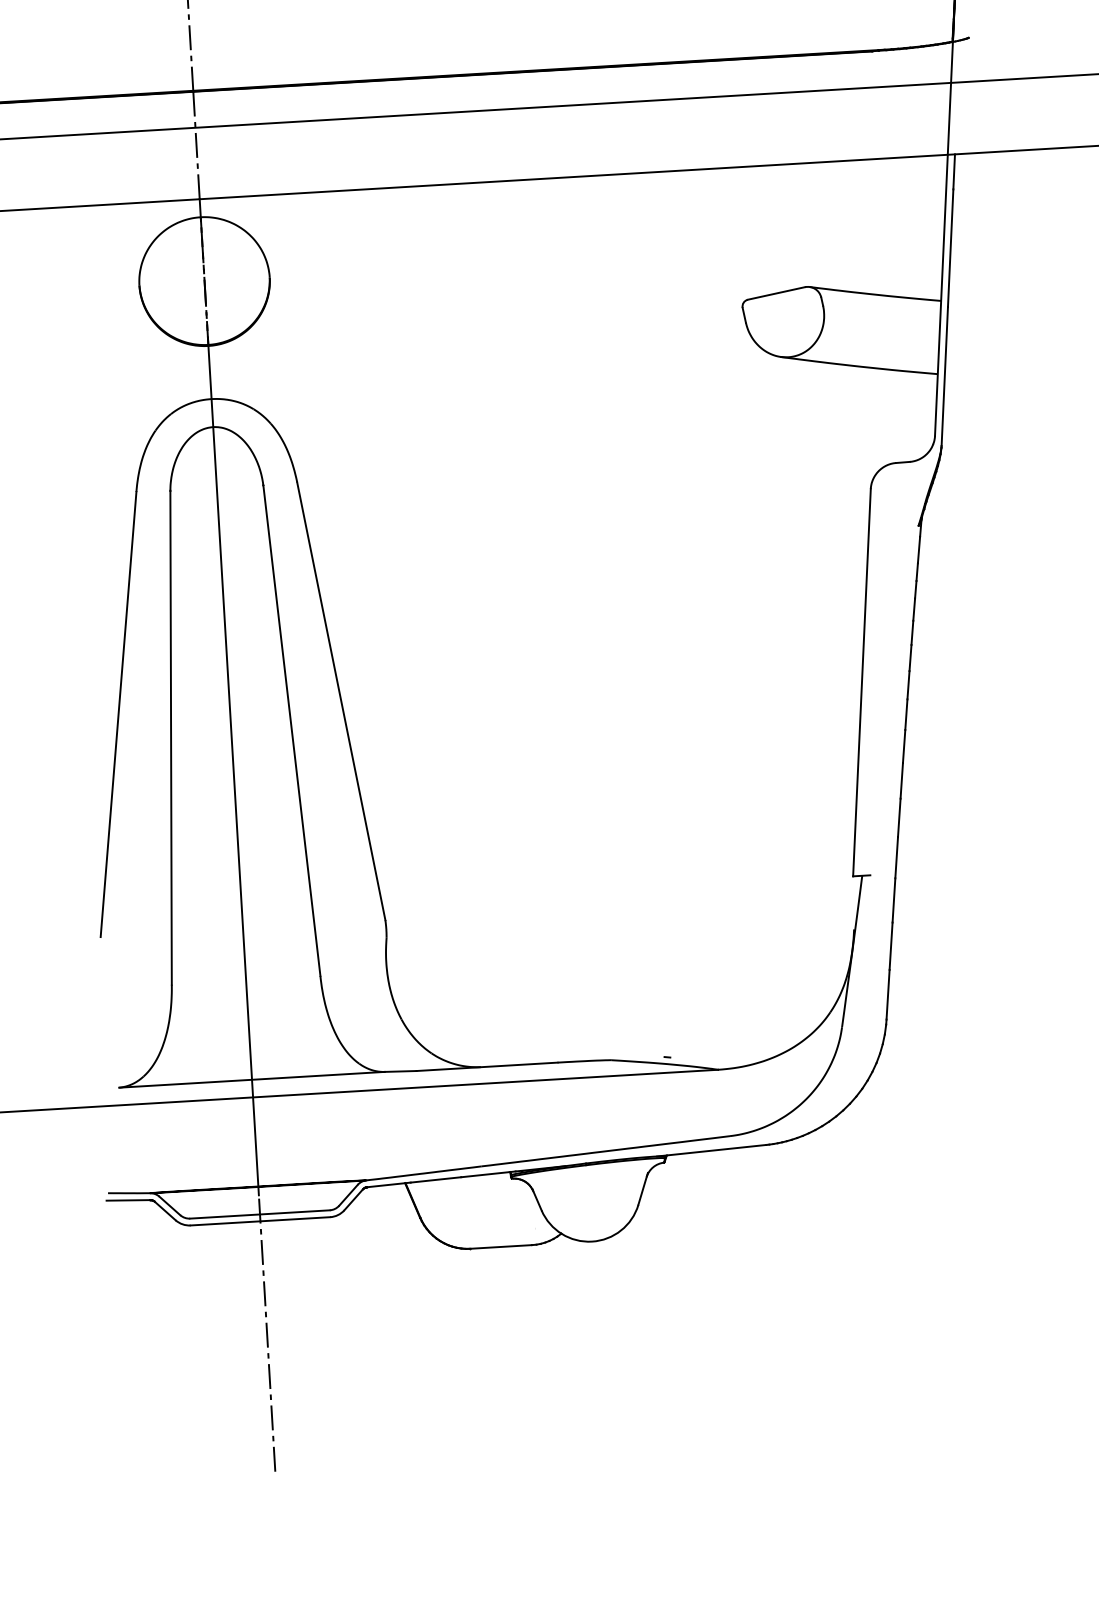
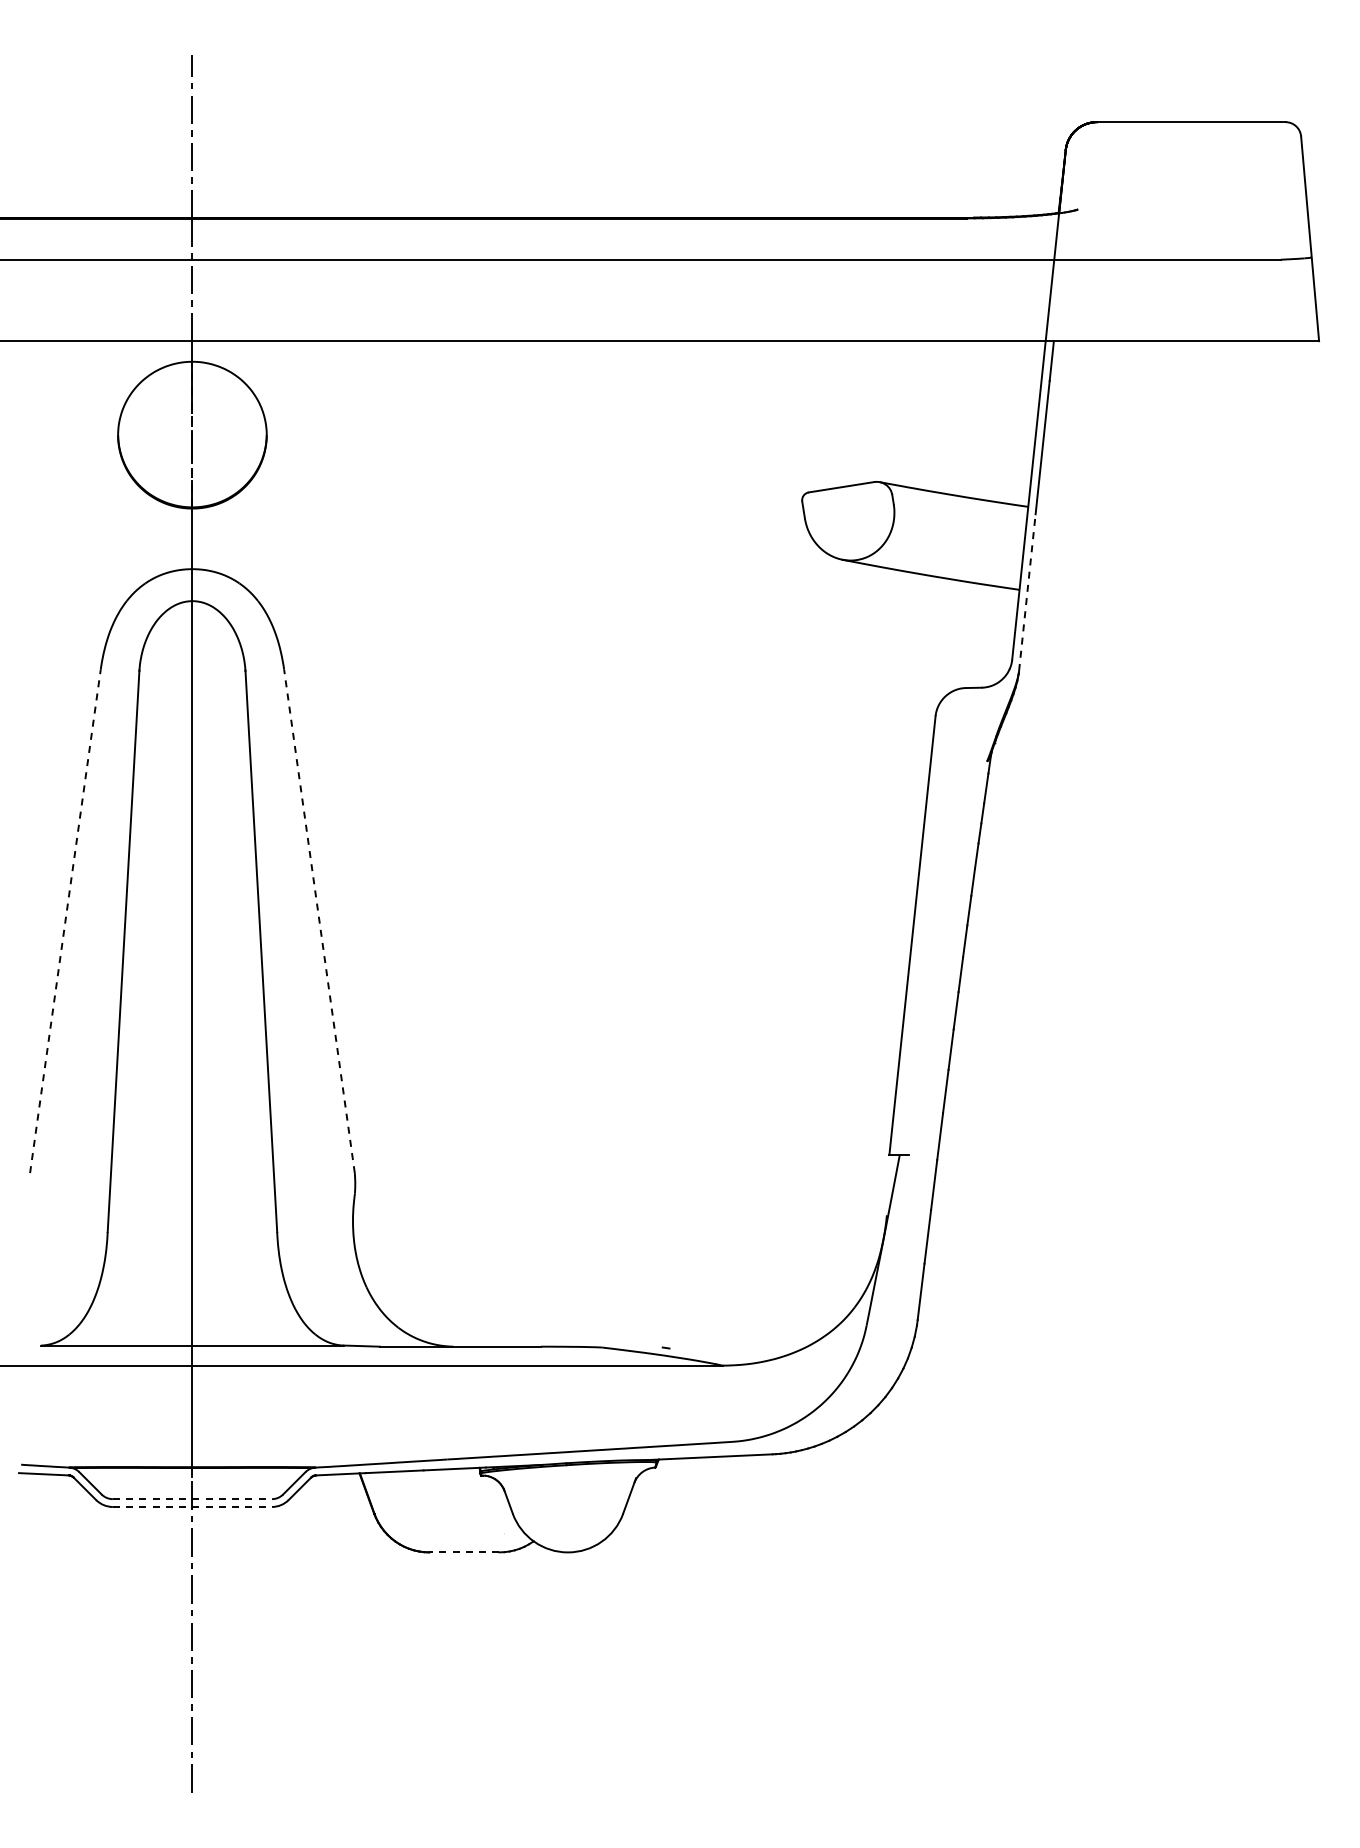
line: (944, 376) -> (1027, 592), solid -> dashed
line: (341, 700) -> (319, 920), solid -> dashed
line: (118, 713) -> (65, 920), solid -> dashed
line: (260, 1214) -> (192, 1499), solid -> dashed
line: (260, 1220) -> (192, 1506), solid -> dashed
line: (500, 1247) -> (463, 1552), solid -> dashed

